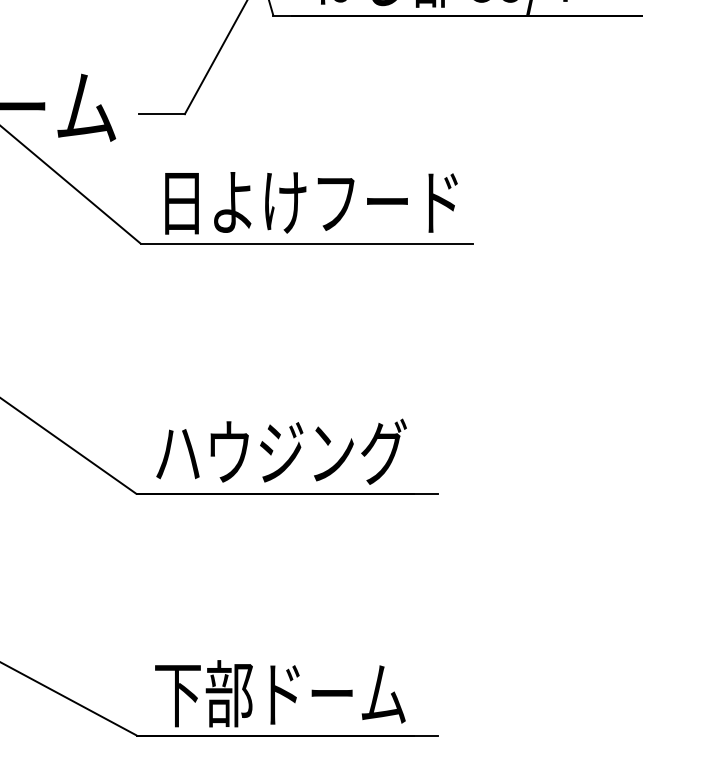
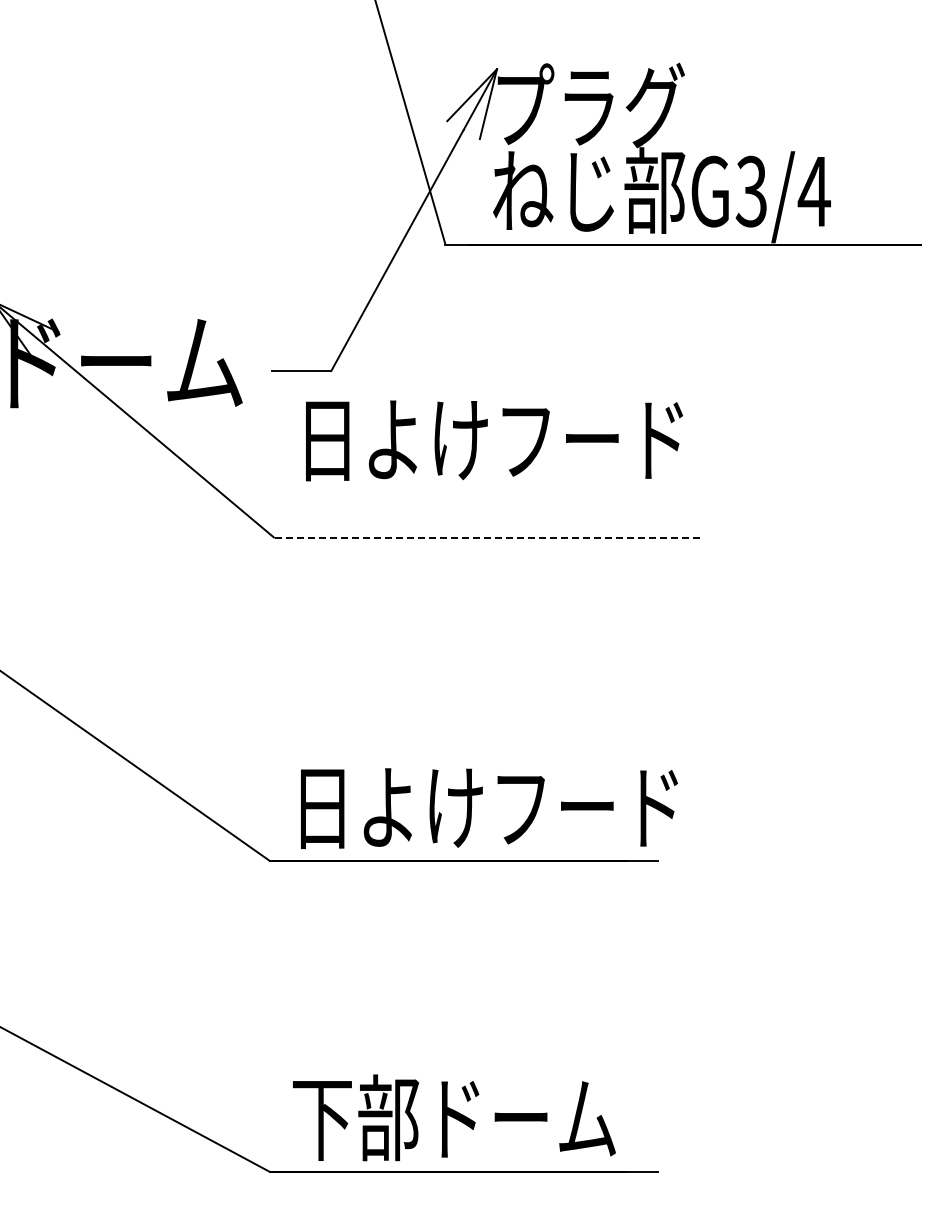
text: (311, 203) -> (494, 440), moved
line: (307, 244) -> (489, 538), solid -> dashed
text: (304, 452) -> (485, 806), ハウジング -> 日よけフード

